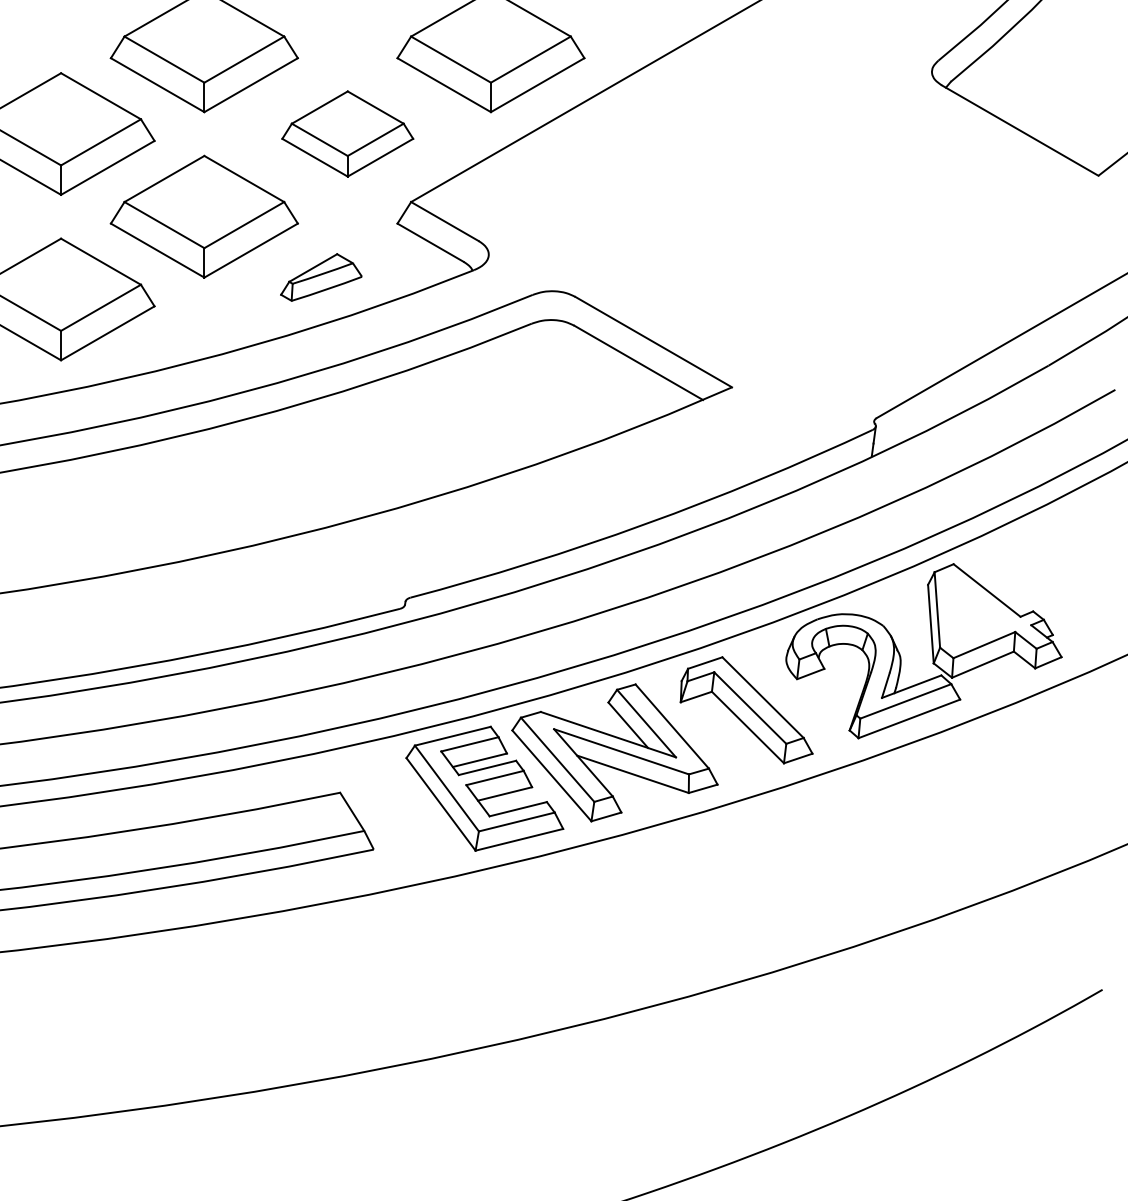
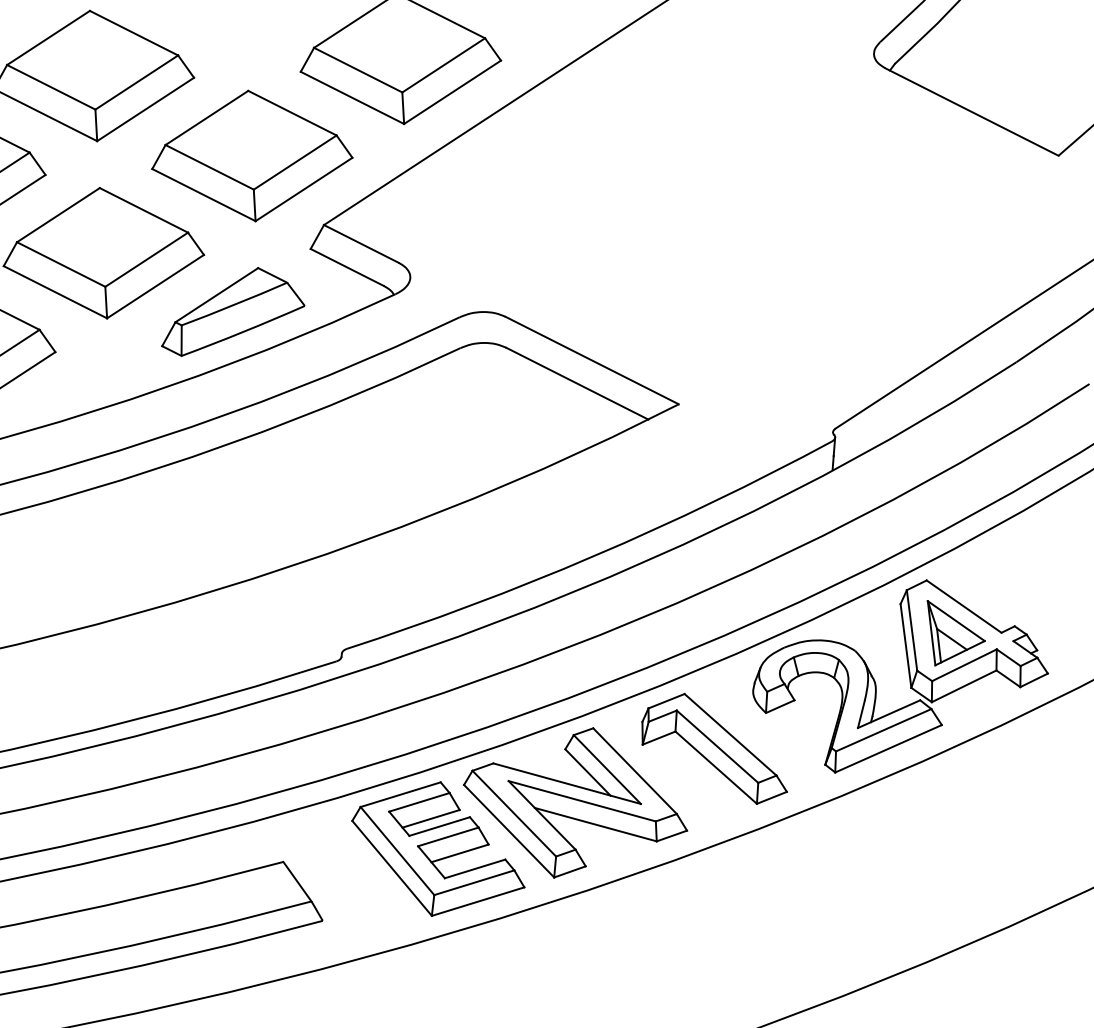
part: (347, 133) -> (251, 155), size x1.43
part: (321, 277) -> (232, 311), size x1.67
part: (978, 613) -> (956, 631), added

